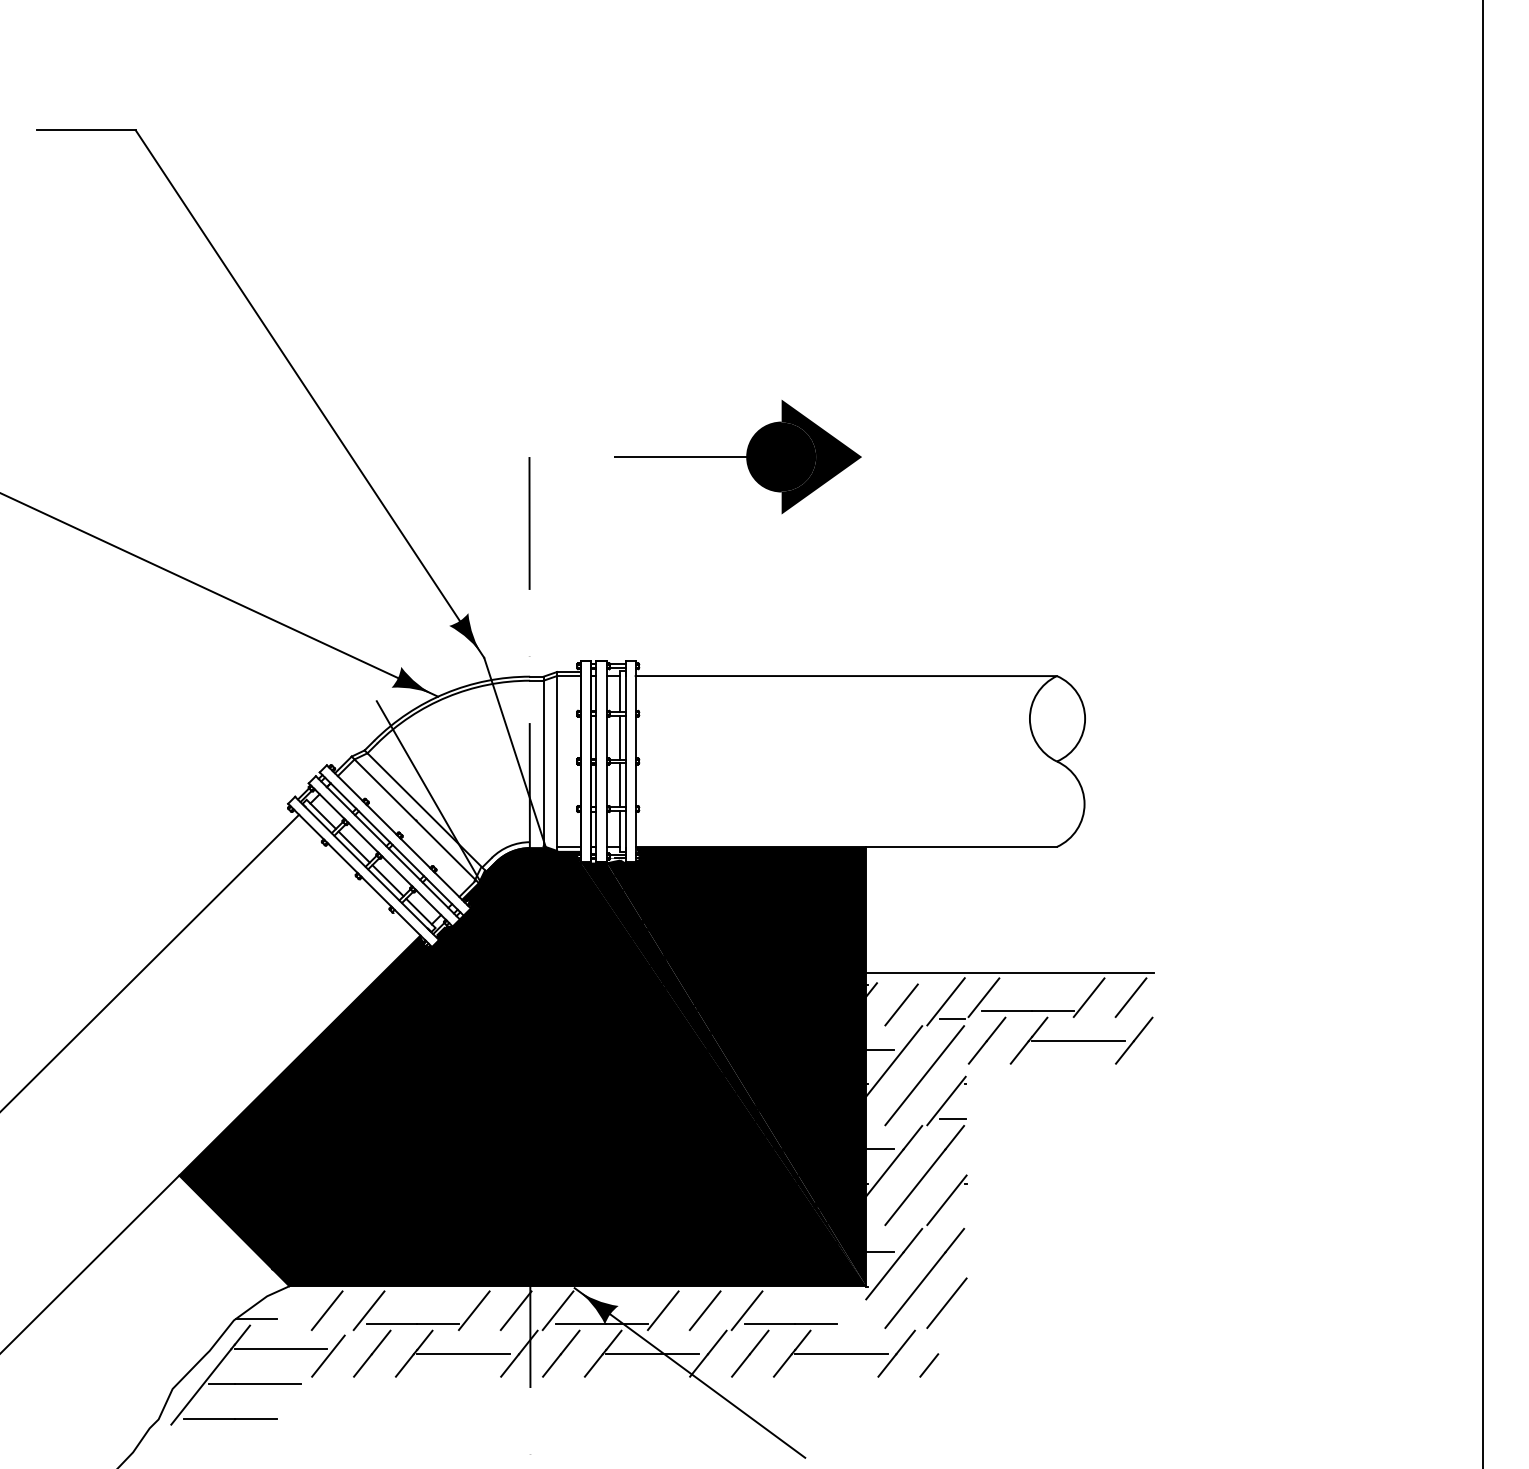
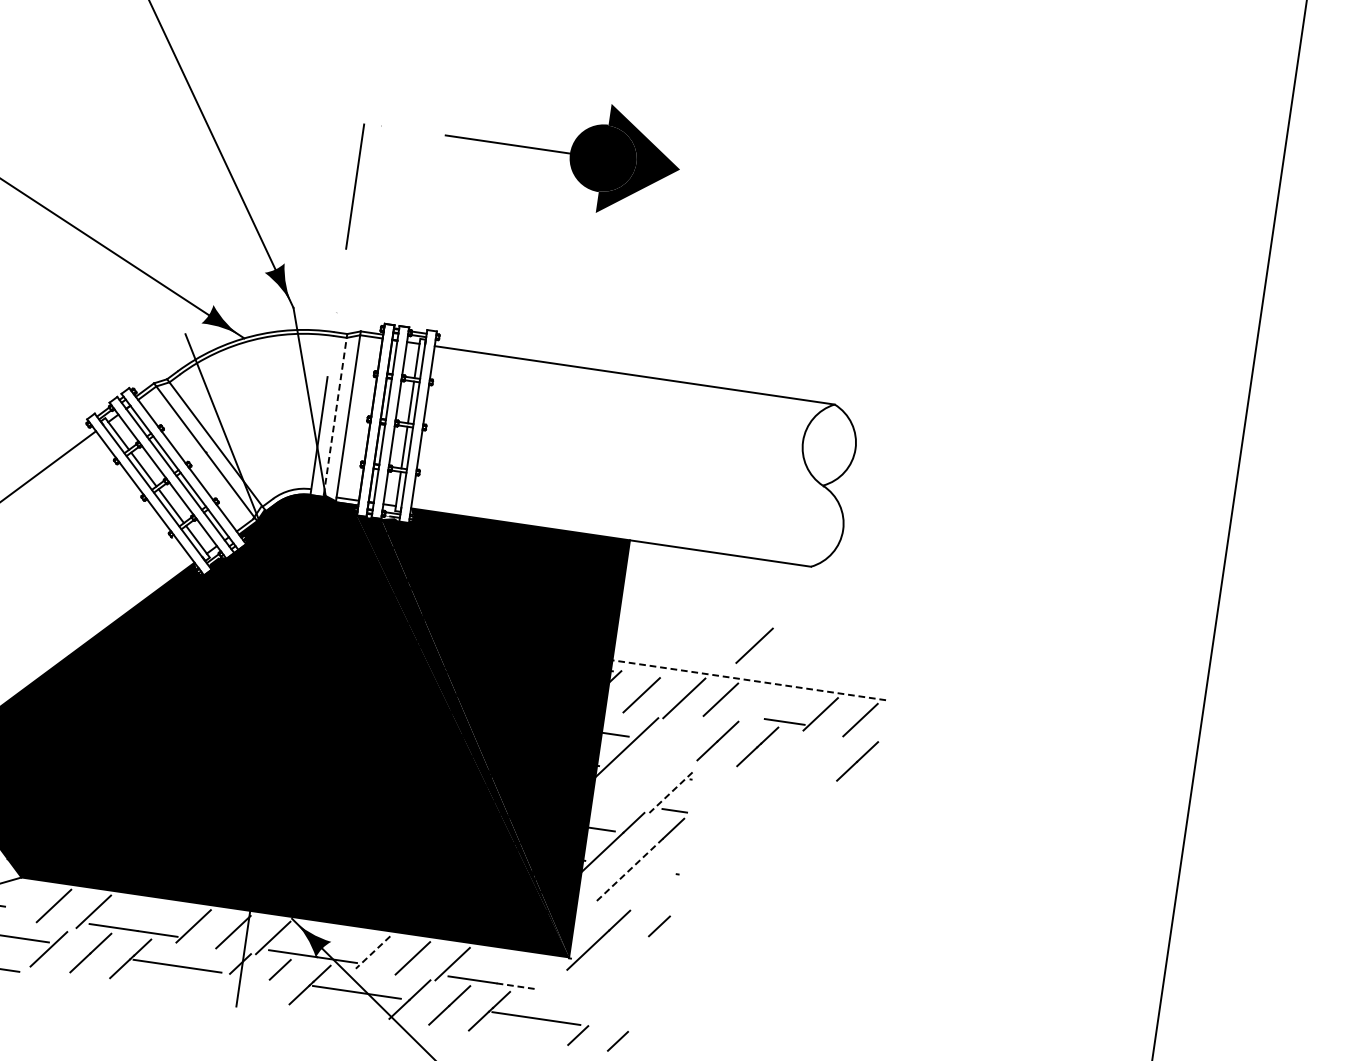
line: (543, 761) -> (335, 414), solid -> dashed
line: (1010, 936) -> (754, 645), added
line: (1009, 973) -> (748, 680), solid -> dashed
line: (1006, 1010) -> (740, 715), removed
line: (952, 1019) -> (687, 716), removed
line: (1078, 1041) -> (804, 754), removed
line: (924, 1075) -> (653, 765), removed
line: (946, 1101) -> (670, 793), solid -> dashed
line: (915, 1187) -> (629, 870), solid -> dashed
line: (946, 1200) -> (657, 887), removed
line: (880, 1252) -> (587, 927), removed
line: (915, 1289) -> (615, 967), removed
line: (946, 1302) -> (643, 983), removed
line: (663, 1310) -> (373, 952), solid -> dashed
line: (816, 1323) -> (516, 985), solid -> dashed
line: (905, 1342) -> (598, 1016), removed
line: (509, 1365) -> (219, 983), removed
line: (551, 1365) -> (259, 989), removed

